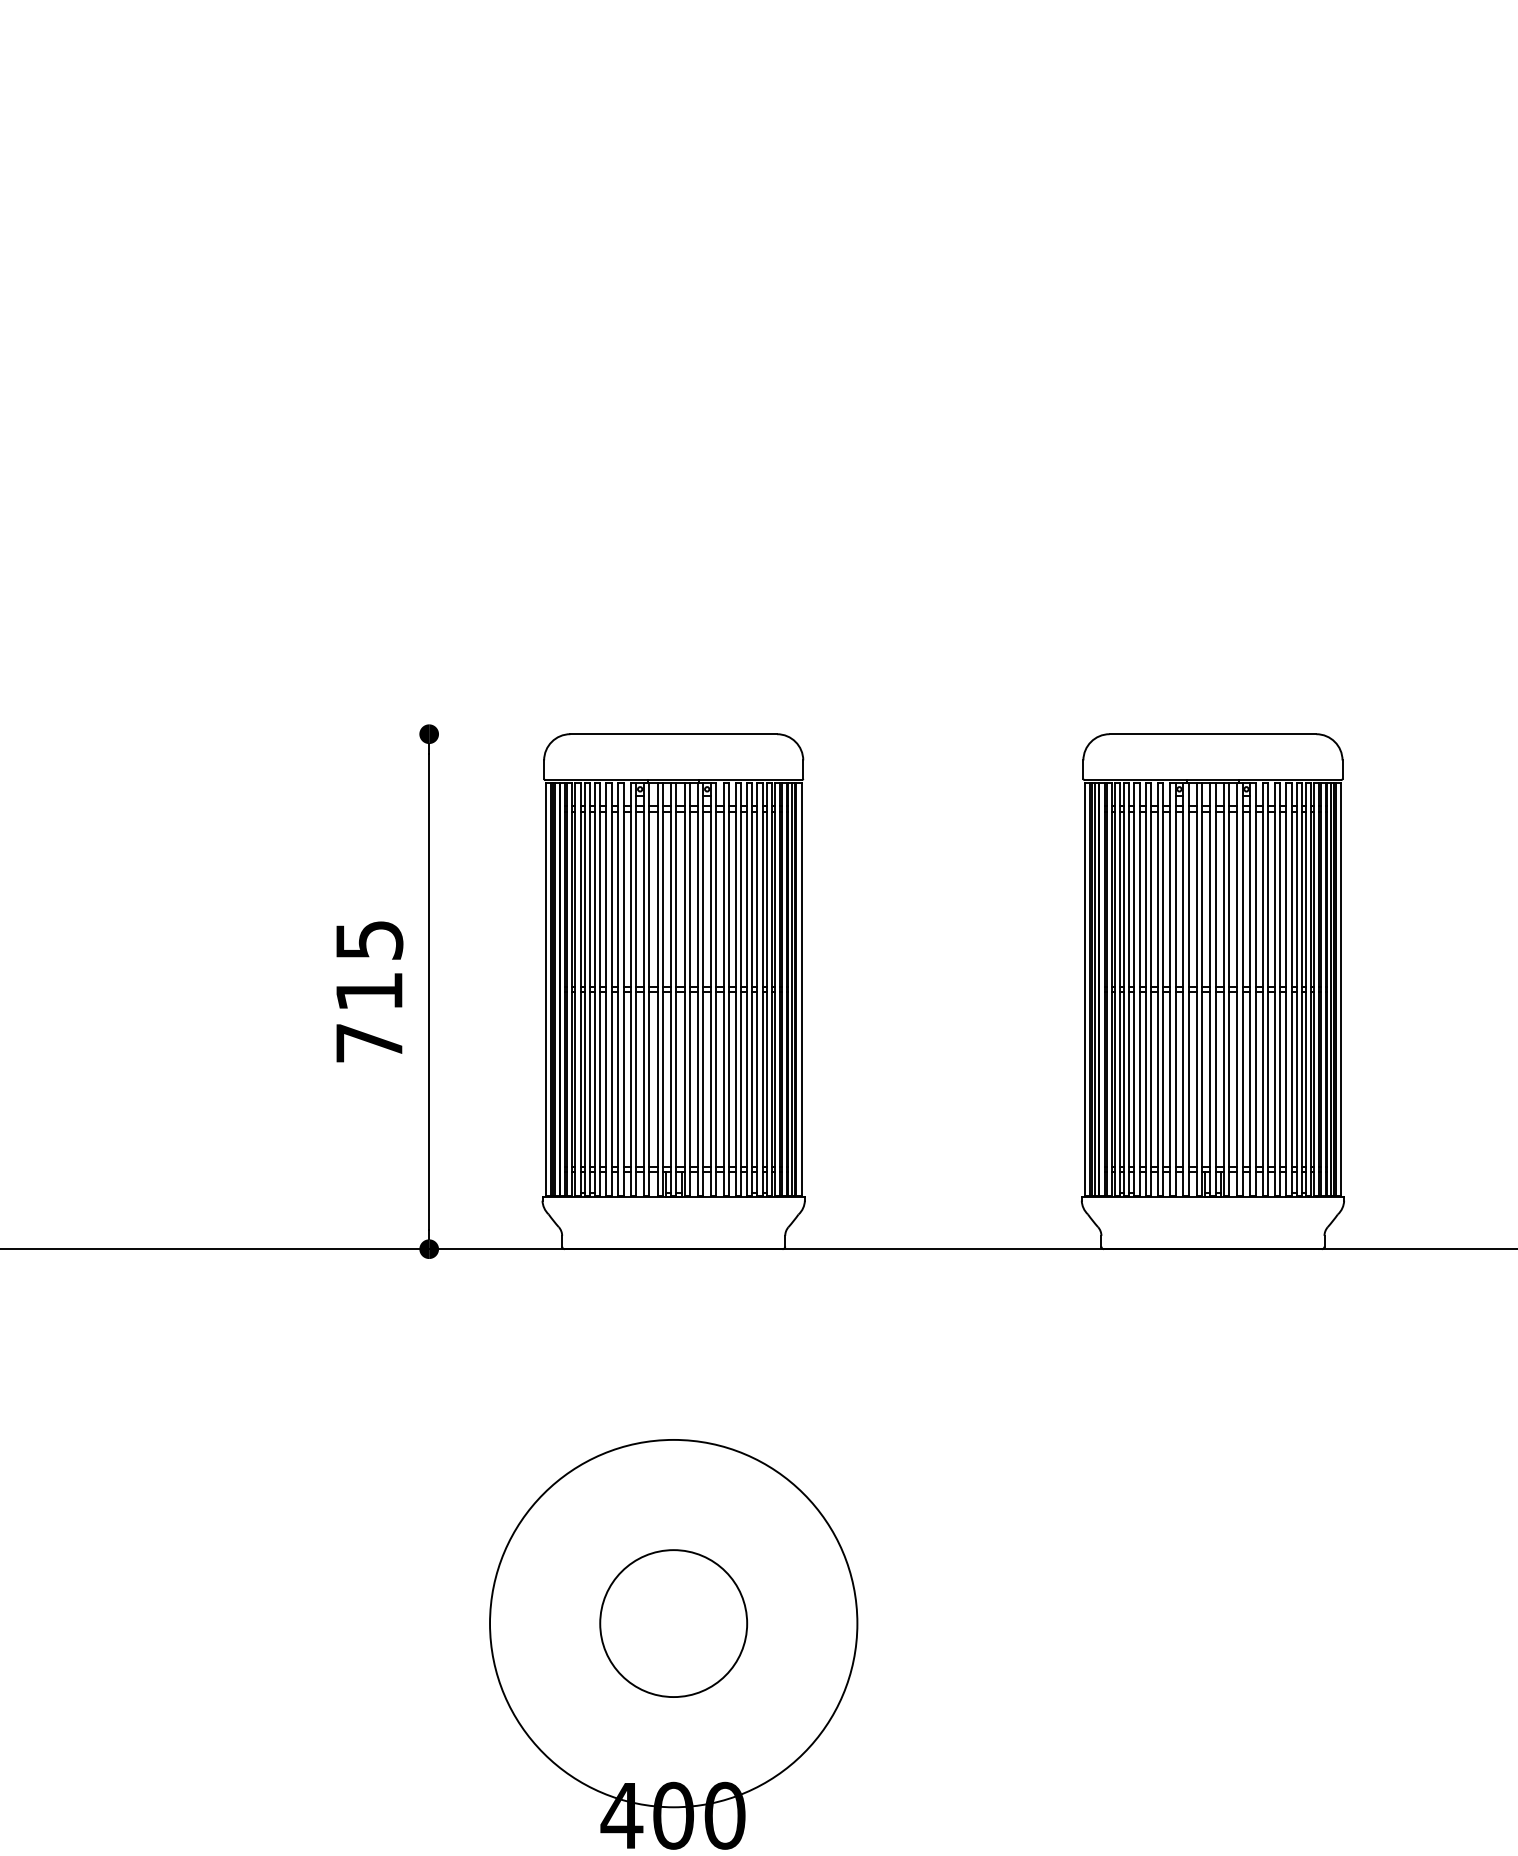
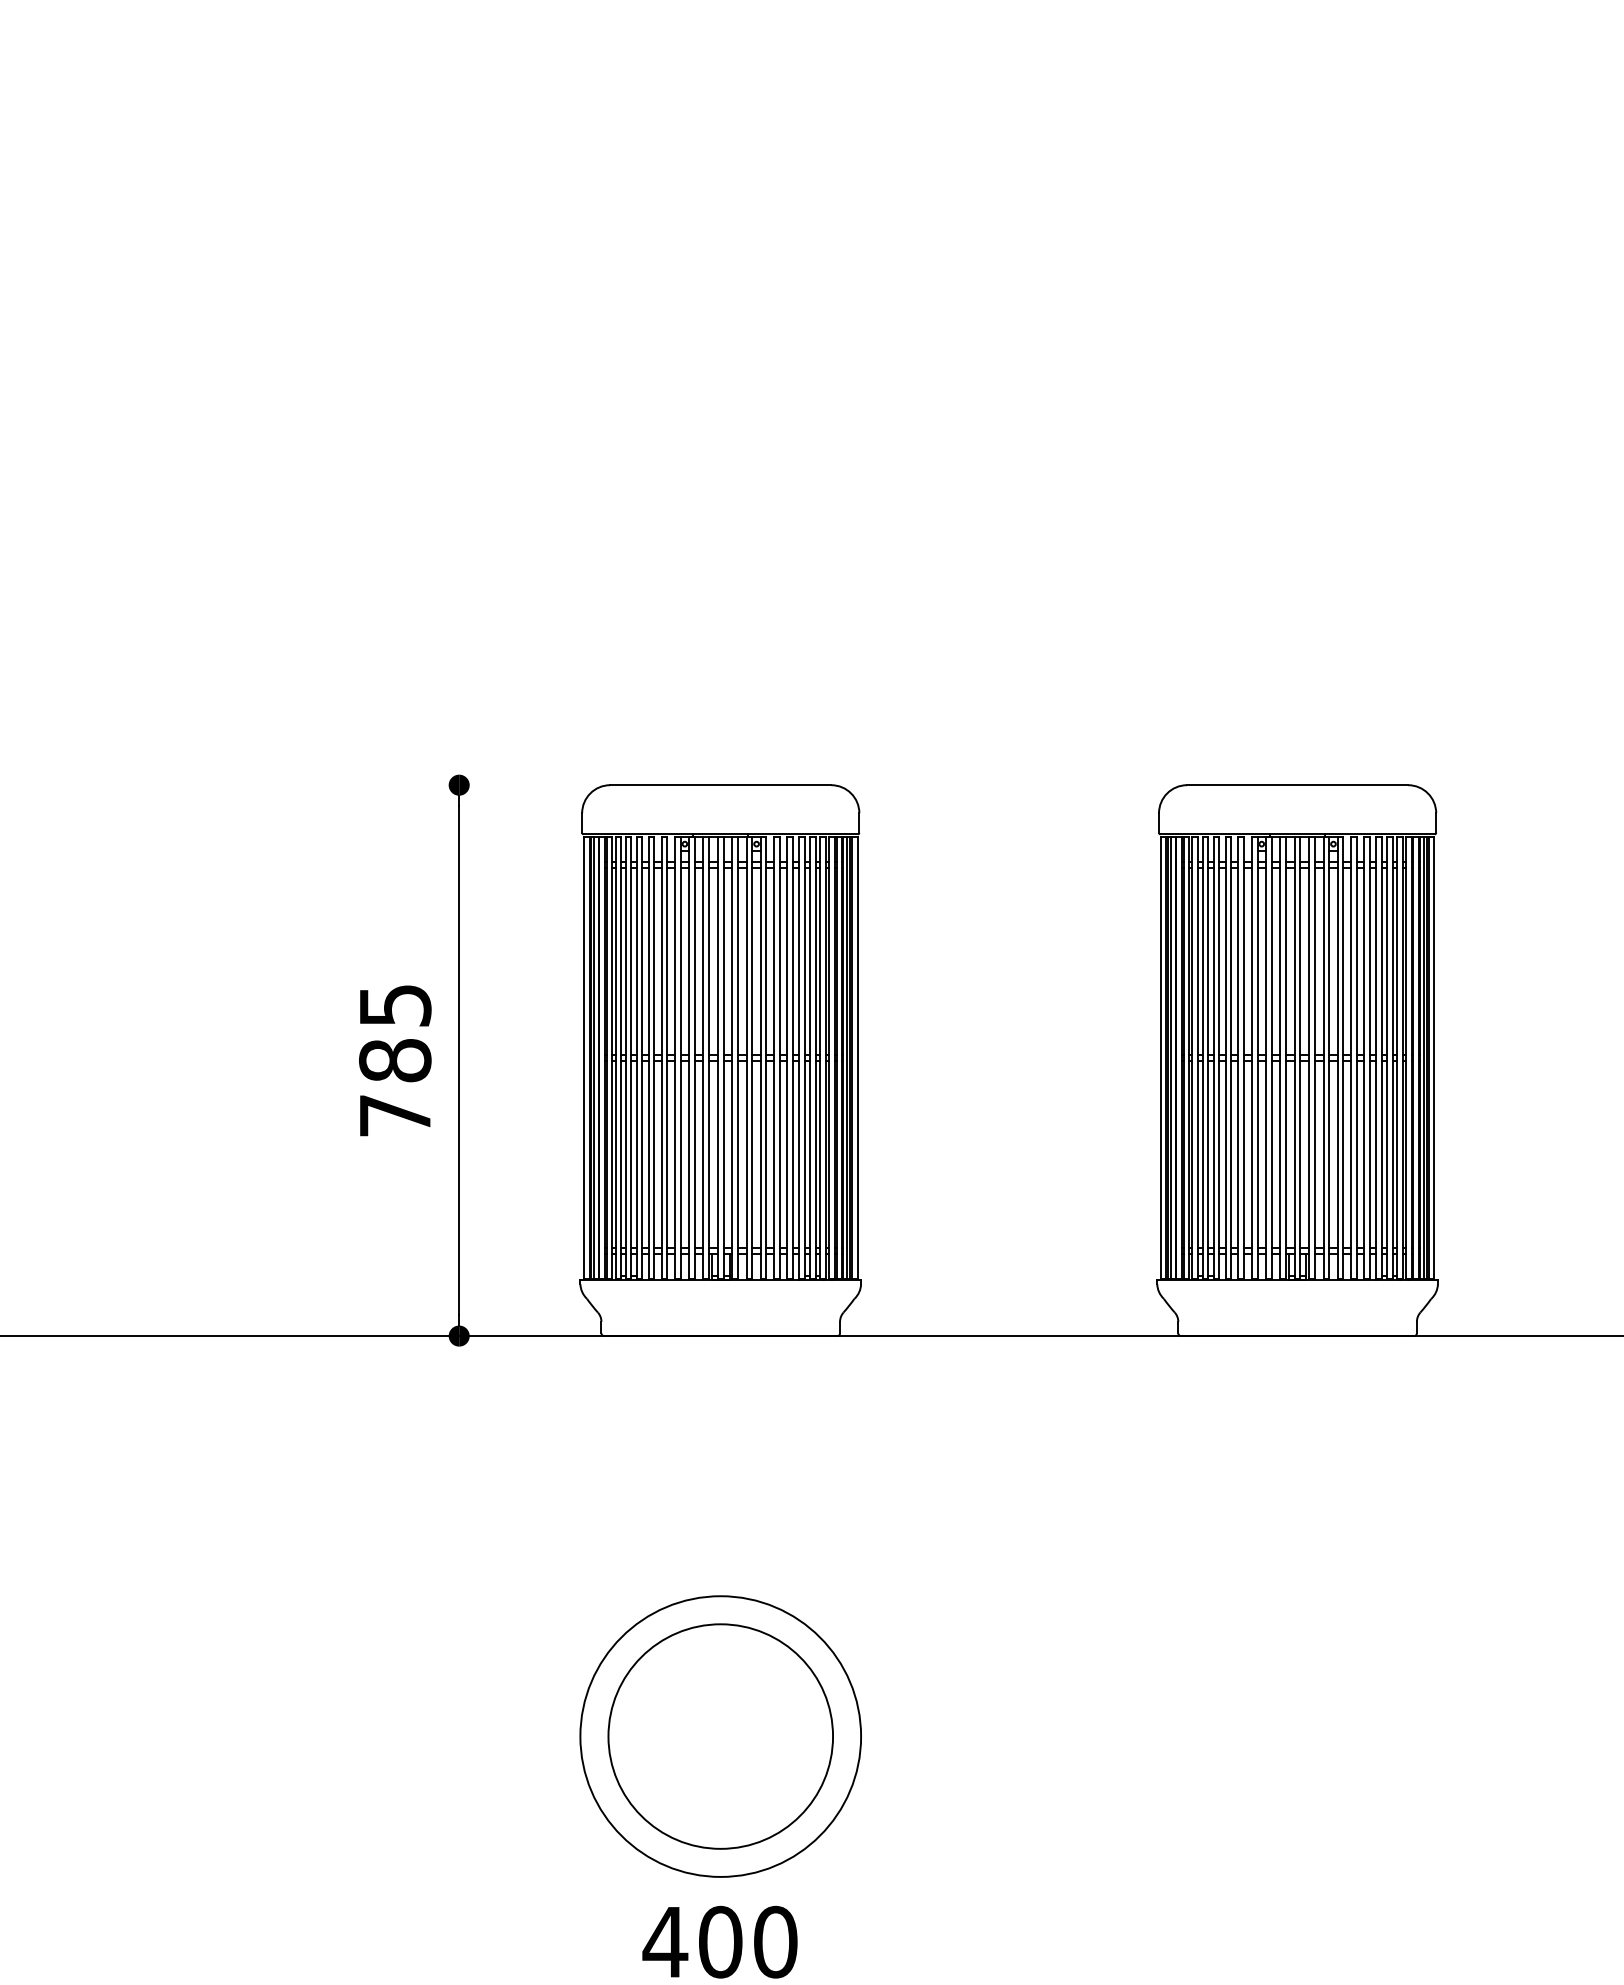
text: (369, 991) -> (395, 1060), 715 -> 785
circle: (673, 1623) -> (720, 1736), size x0.71
circle: (673, 1623) -> (720, 1736), size x1.43

